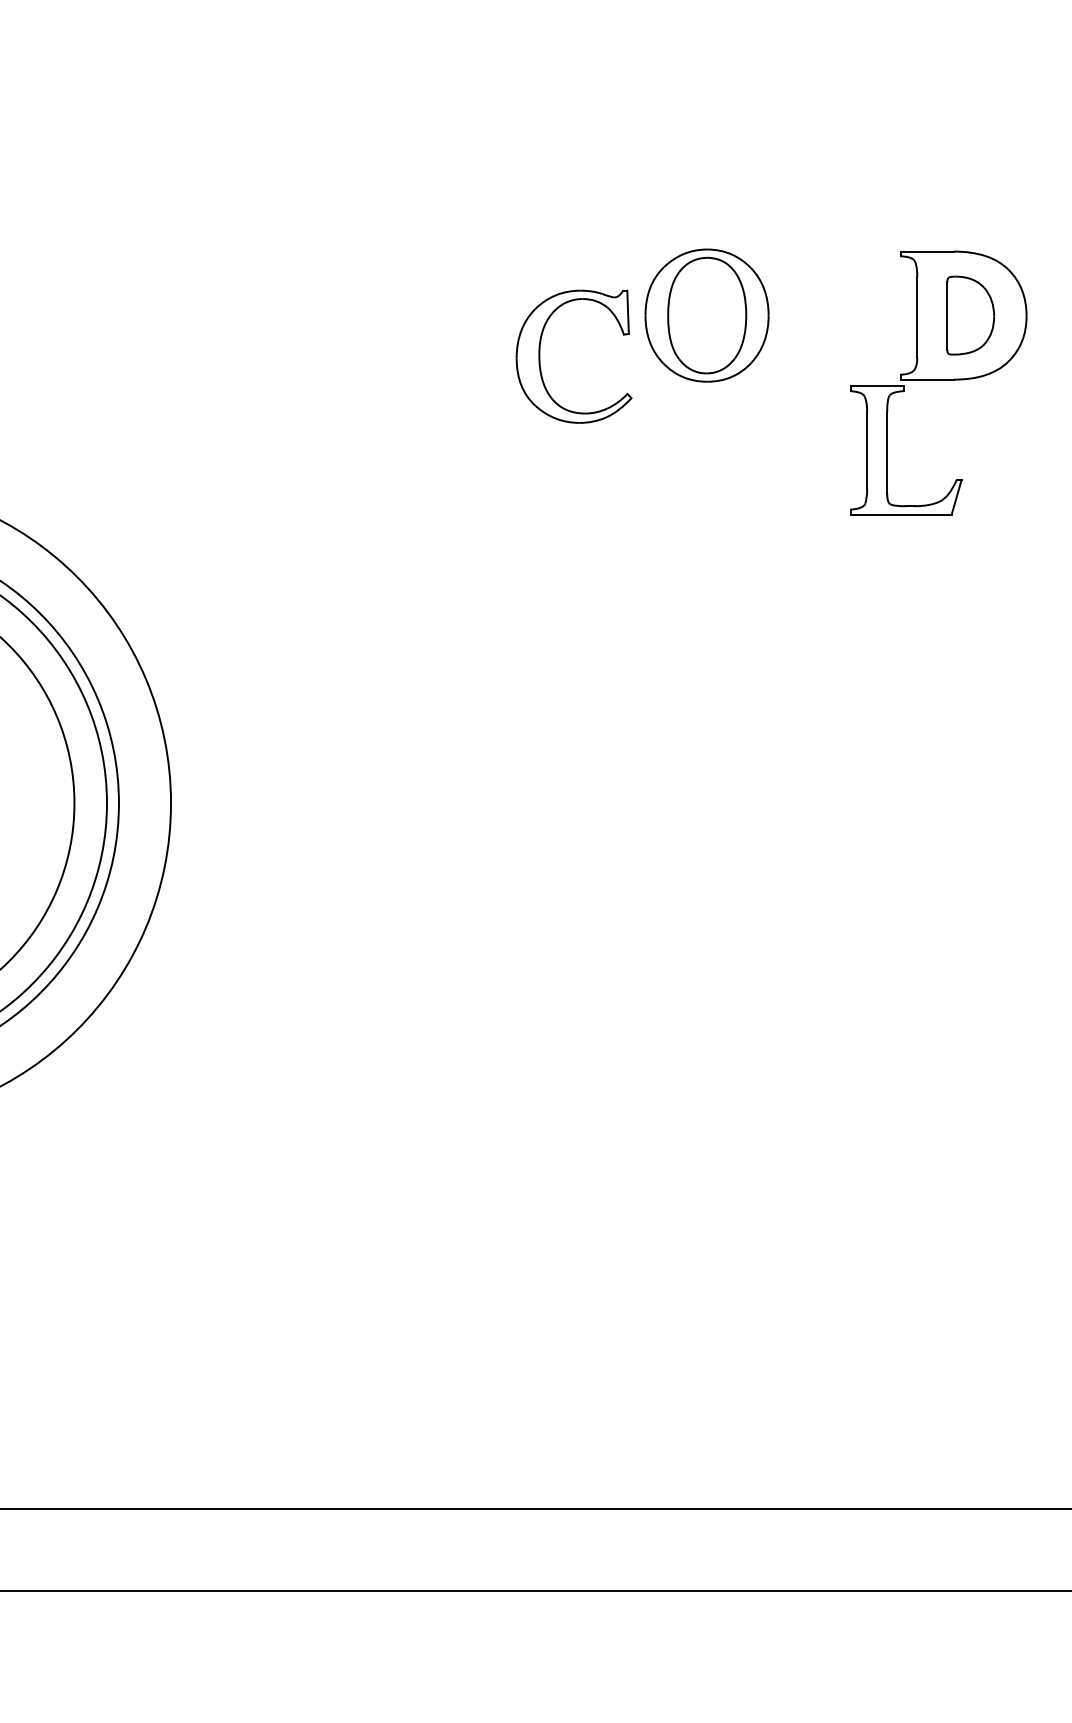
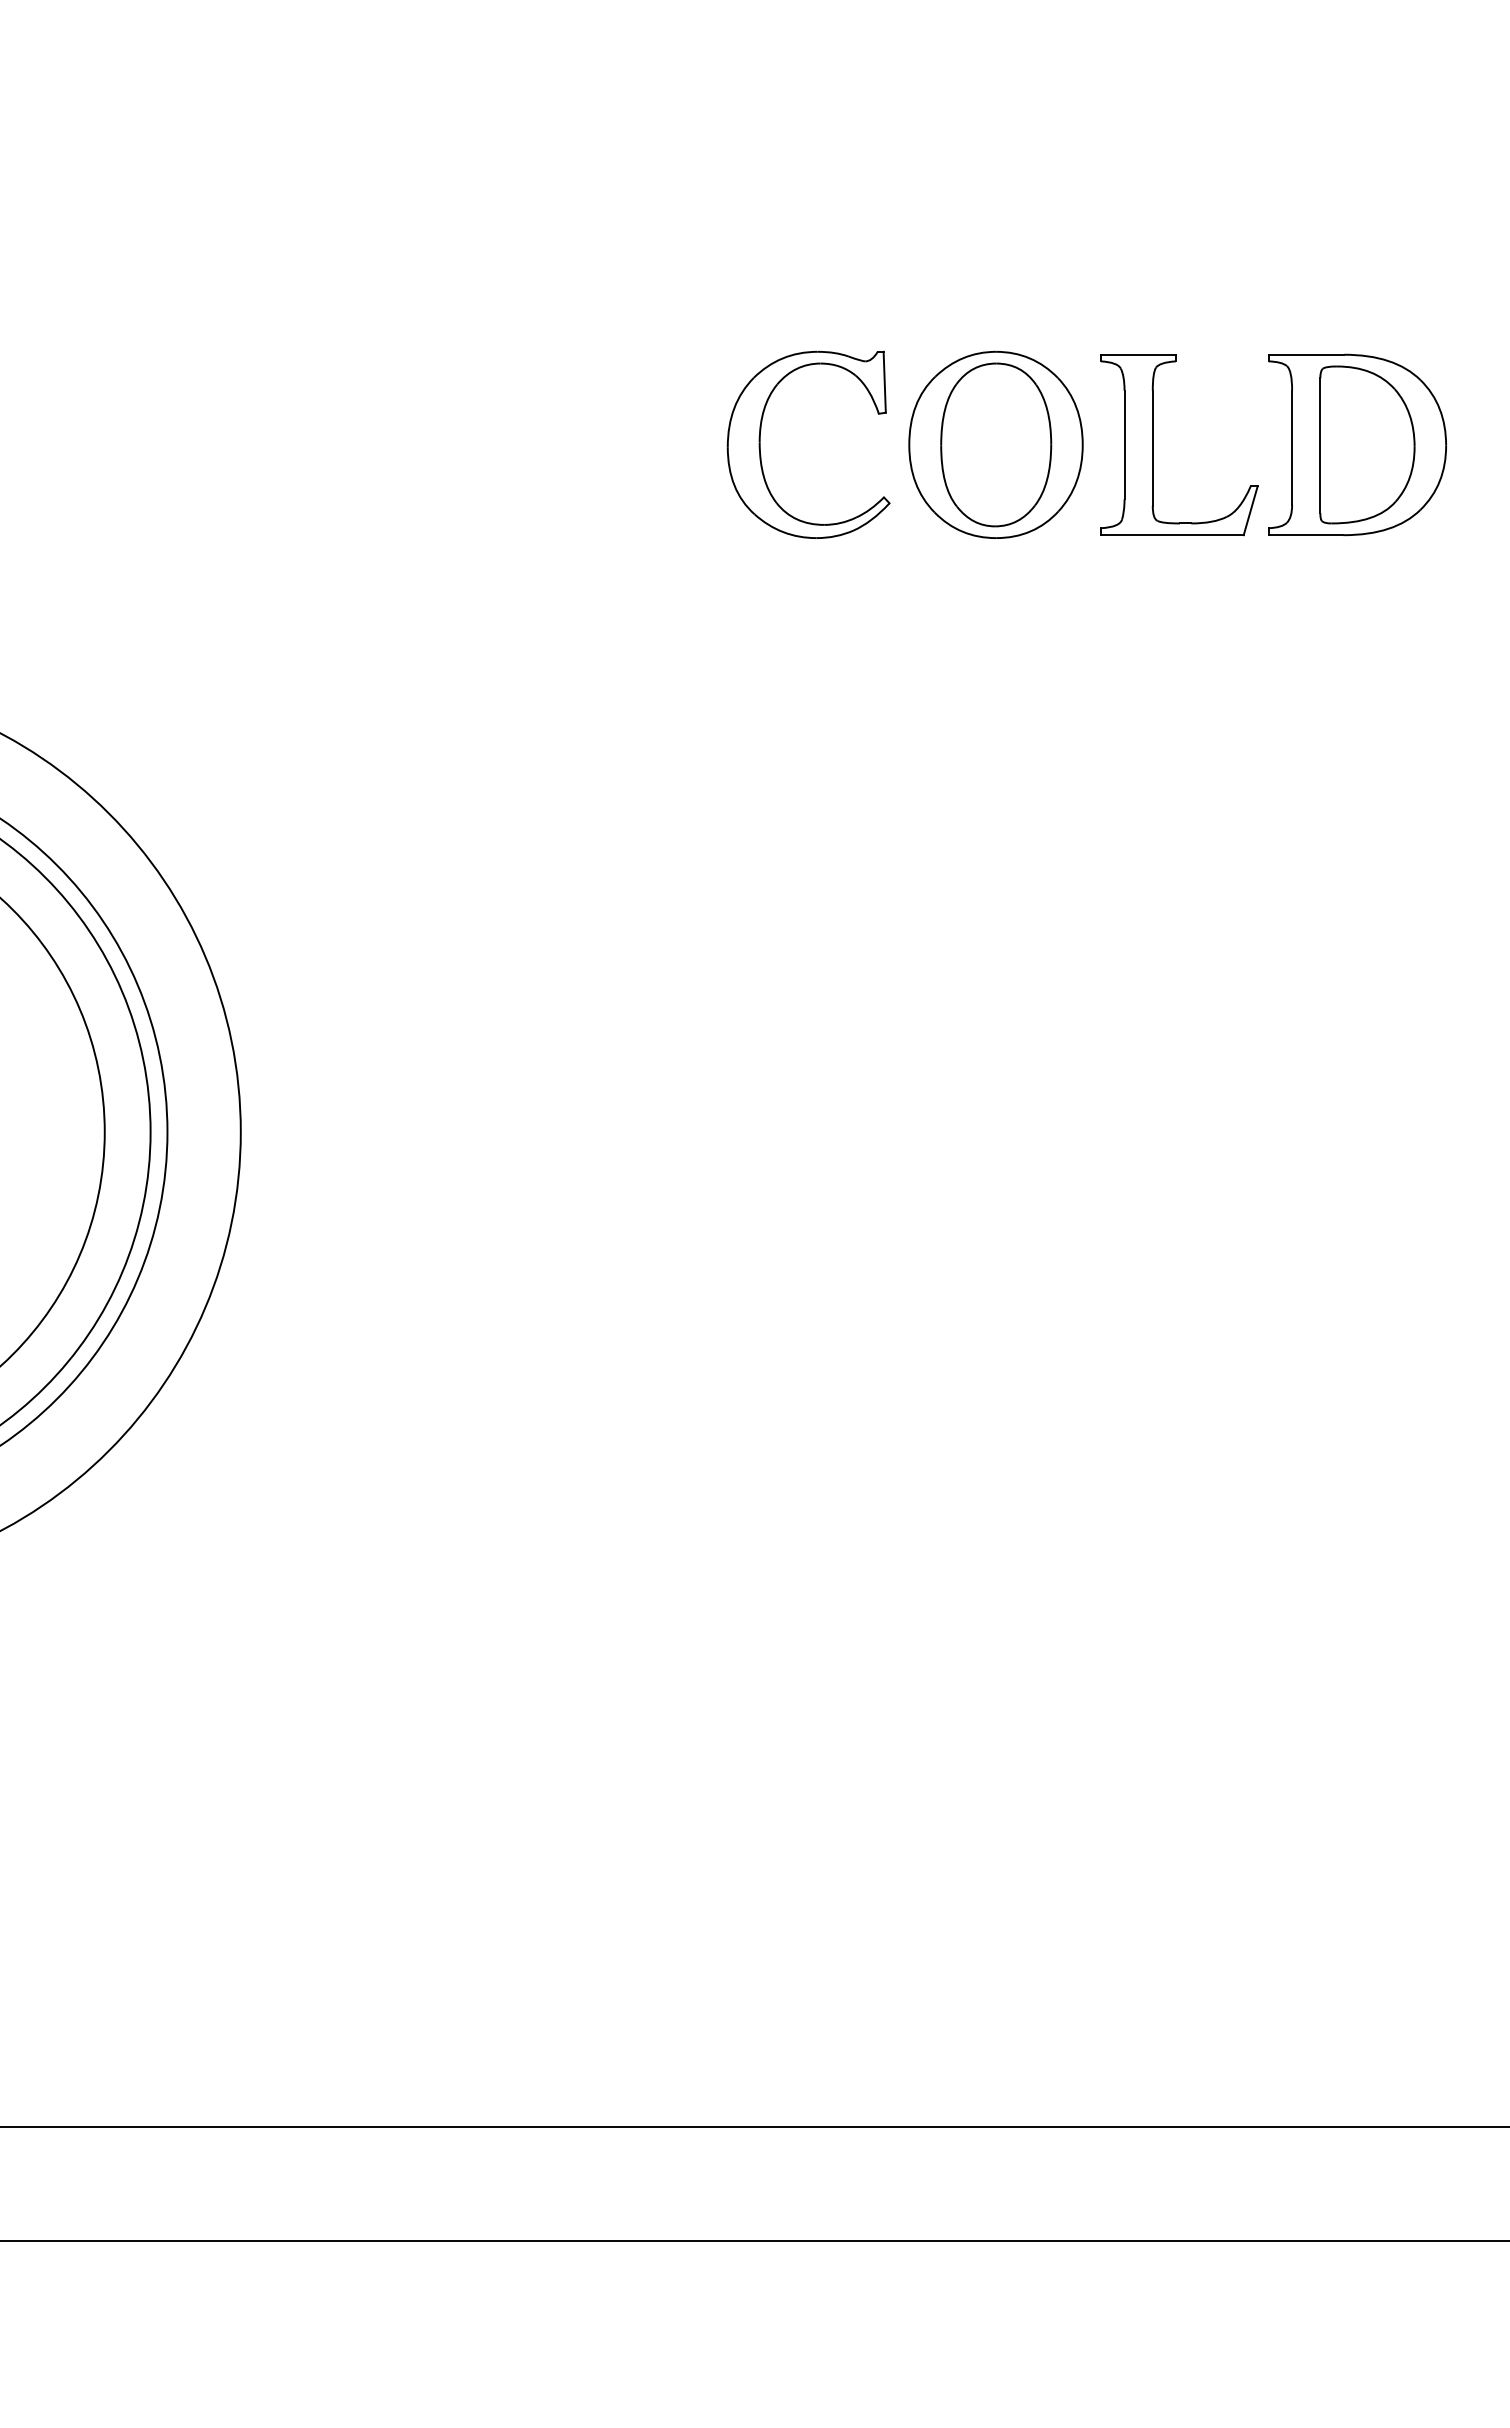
part: (970, 315) -> (1367, 444), size x1.43
part: (539, 356) -> (760, 444), moved
part: (887, 450) -> (1153, 445), moved

